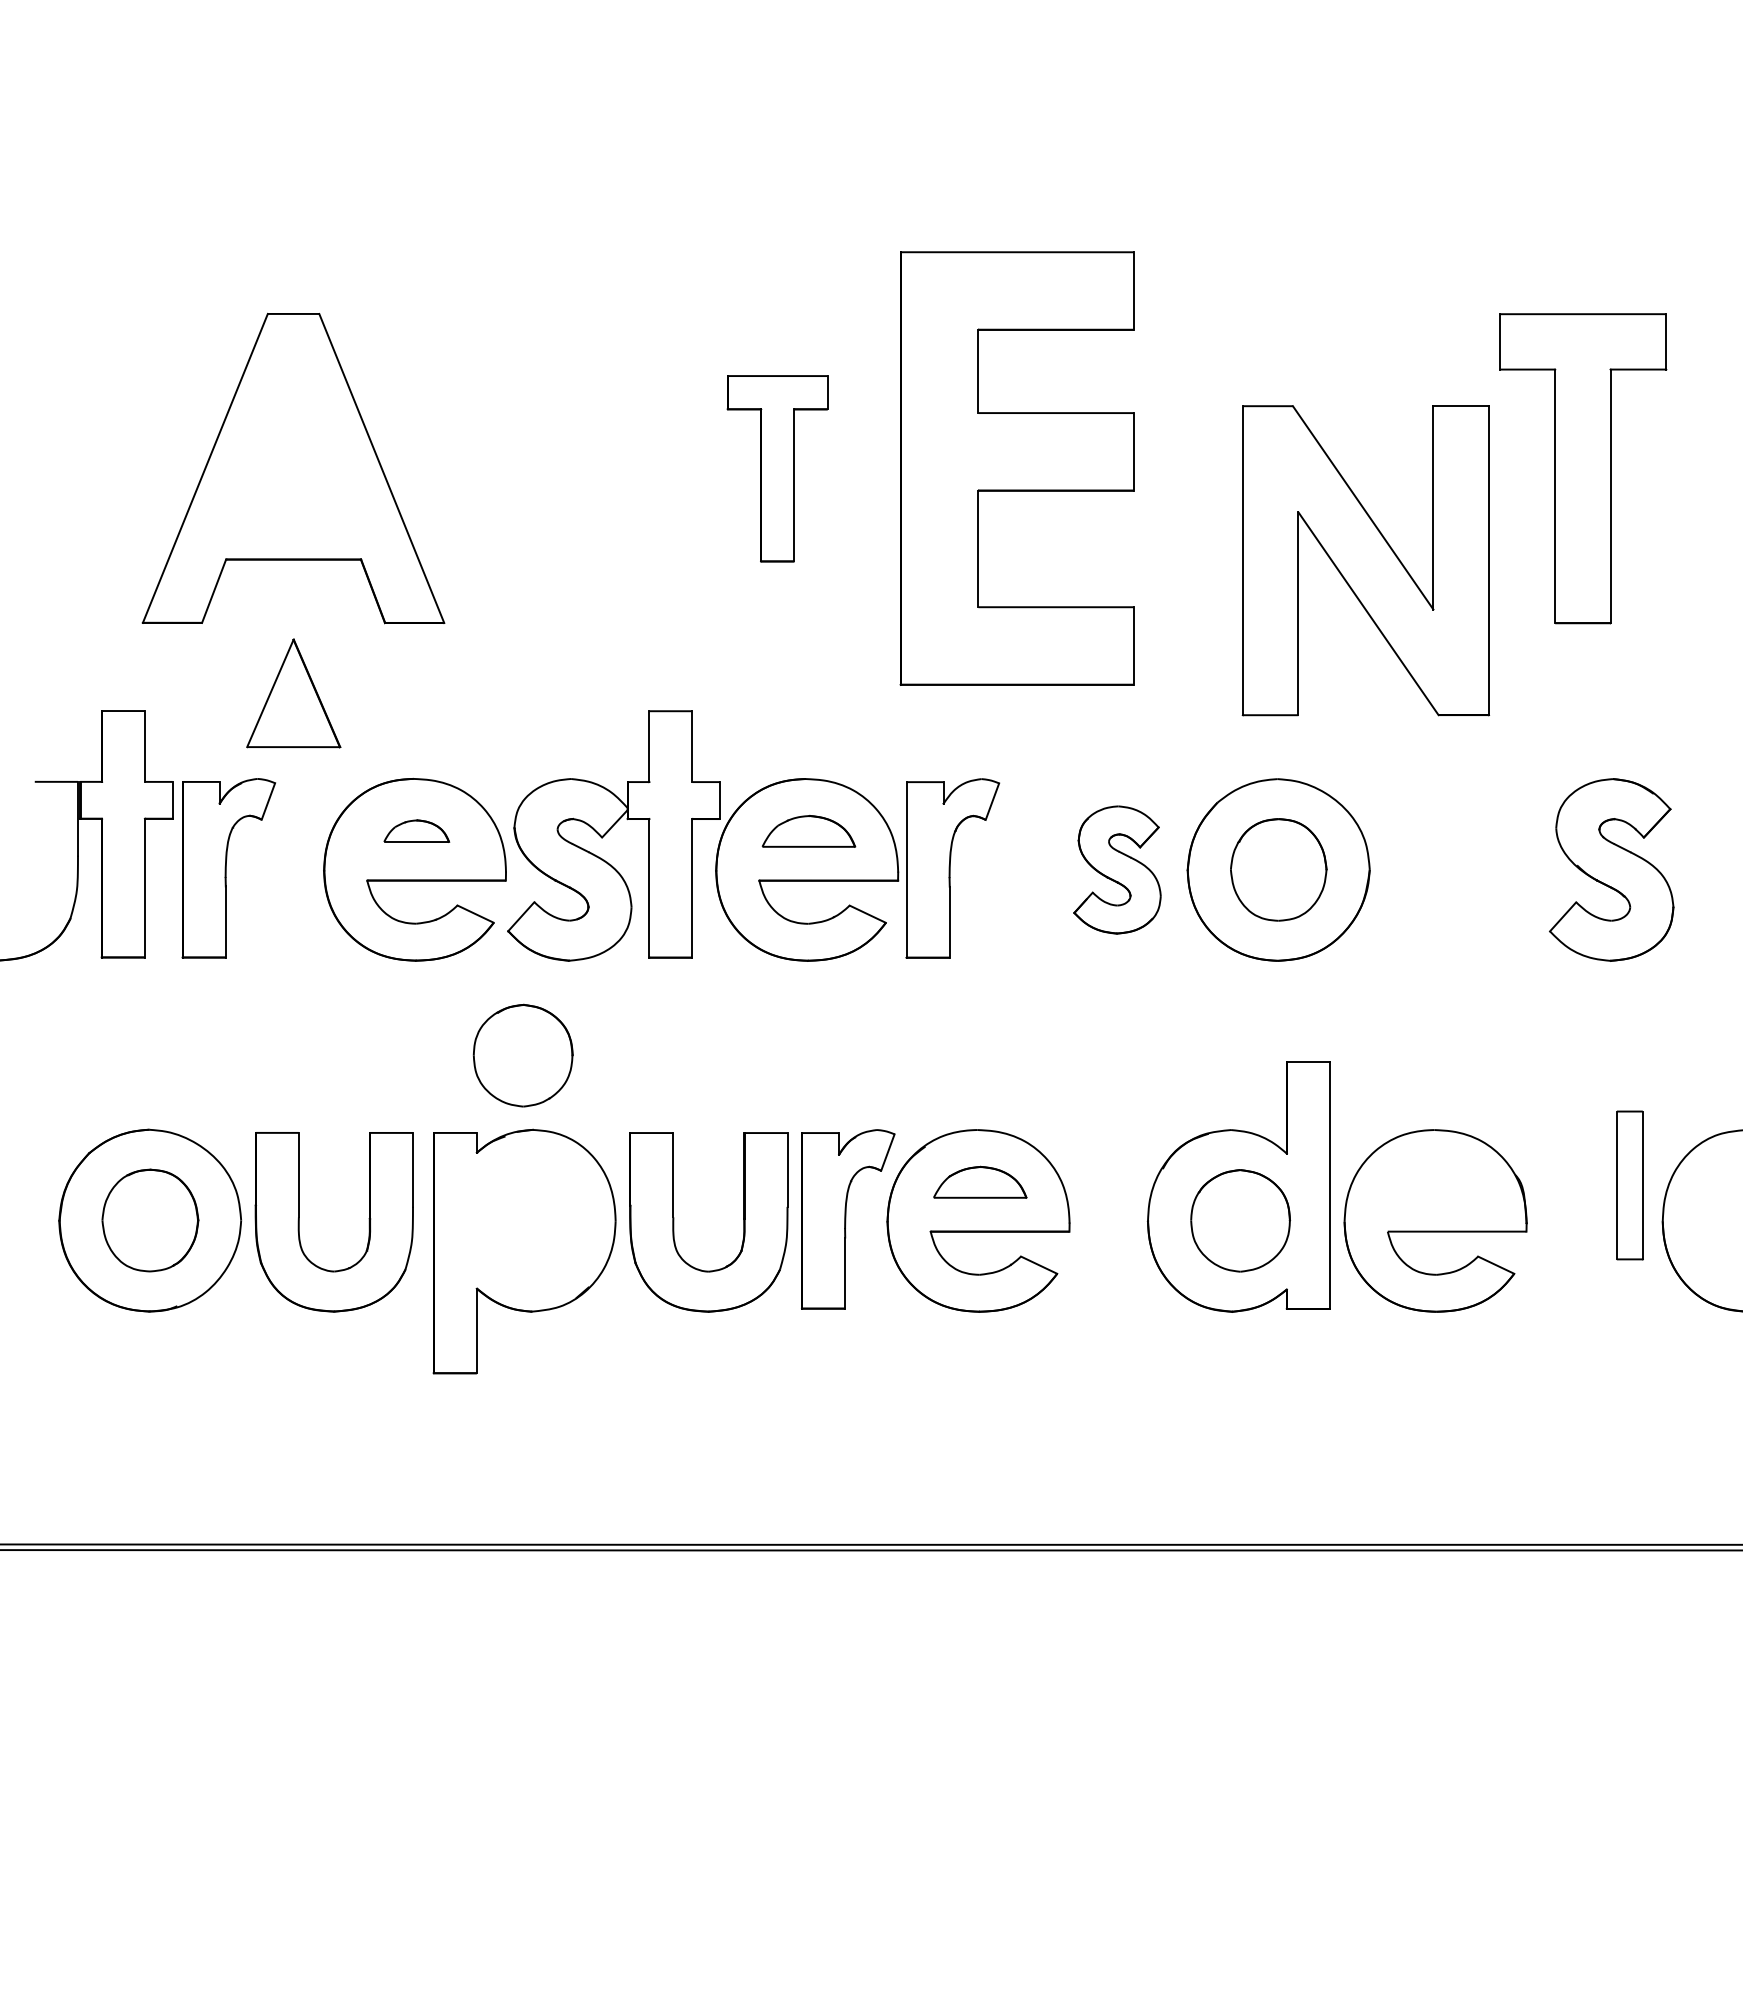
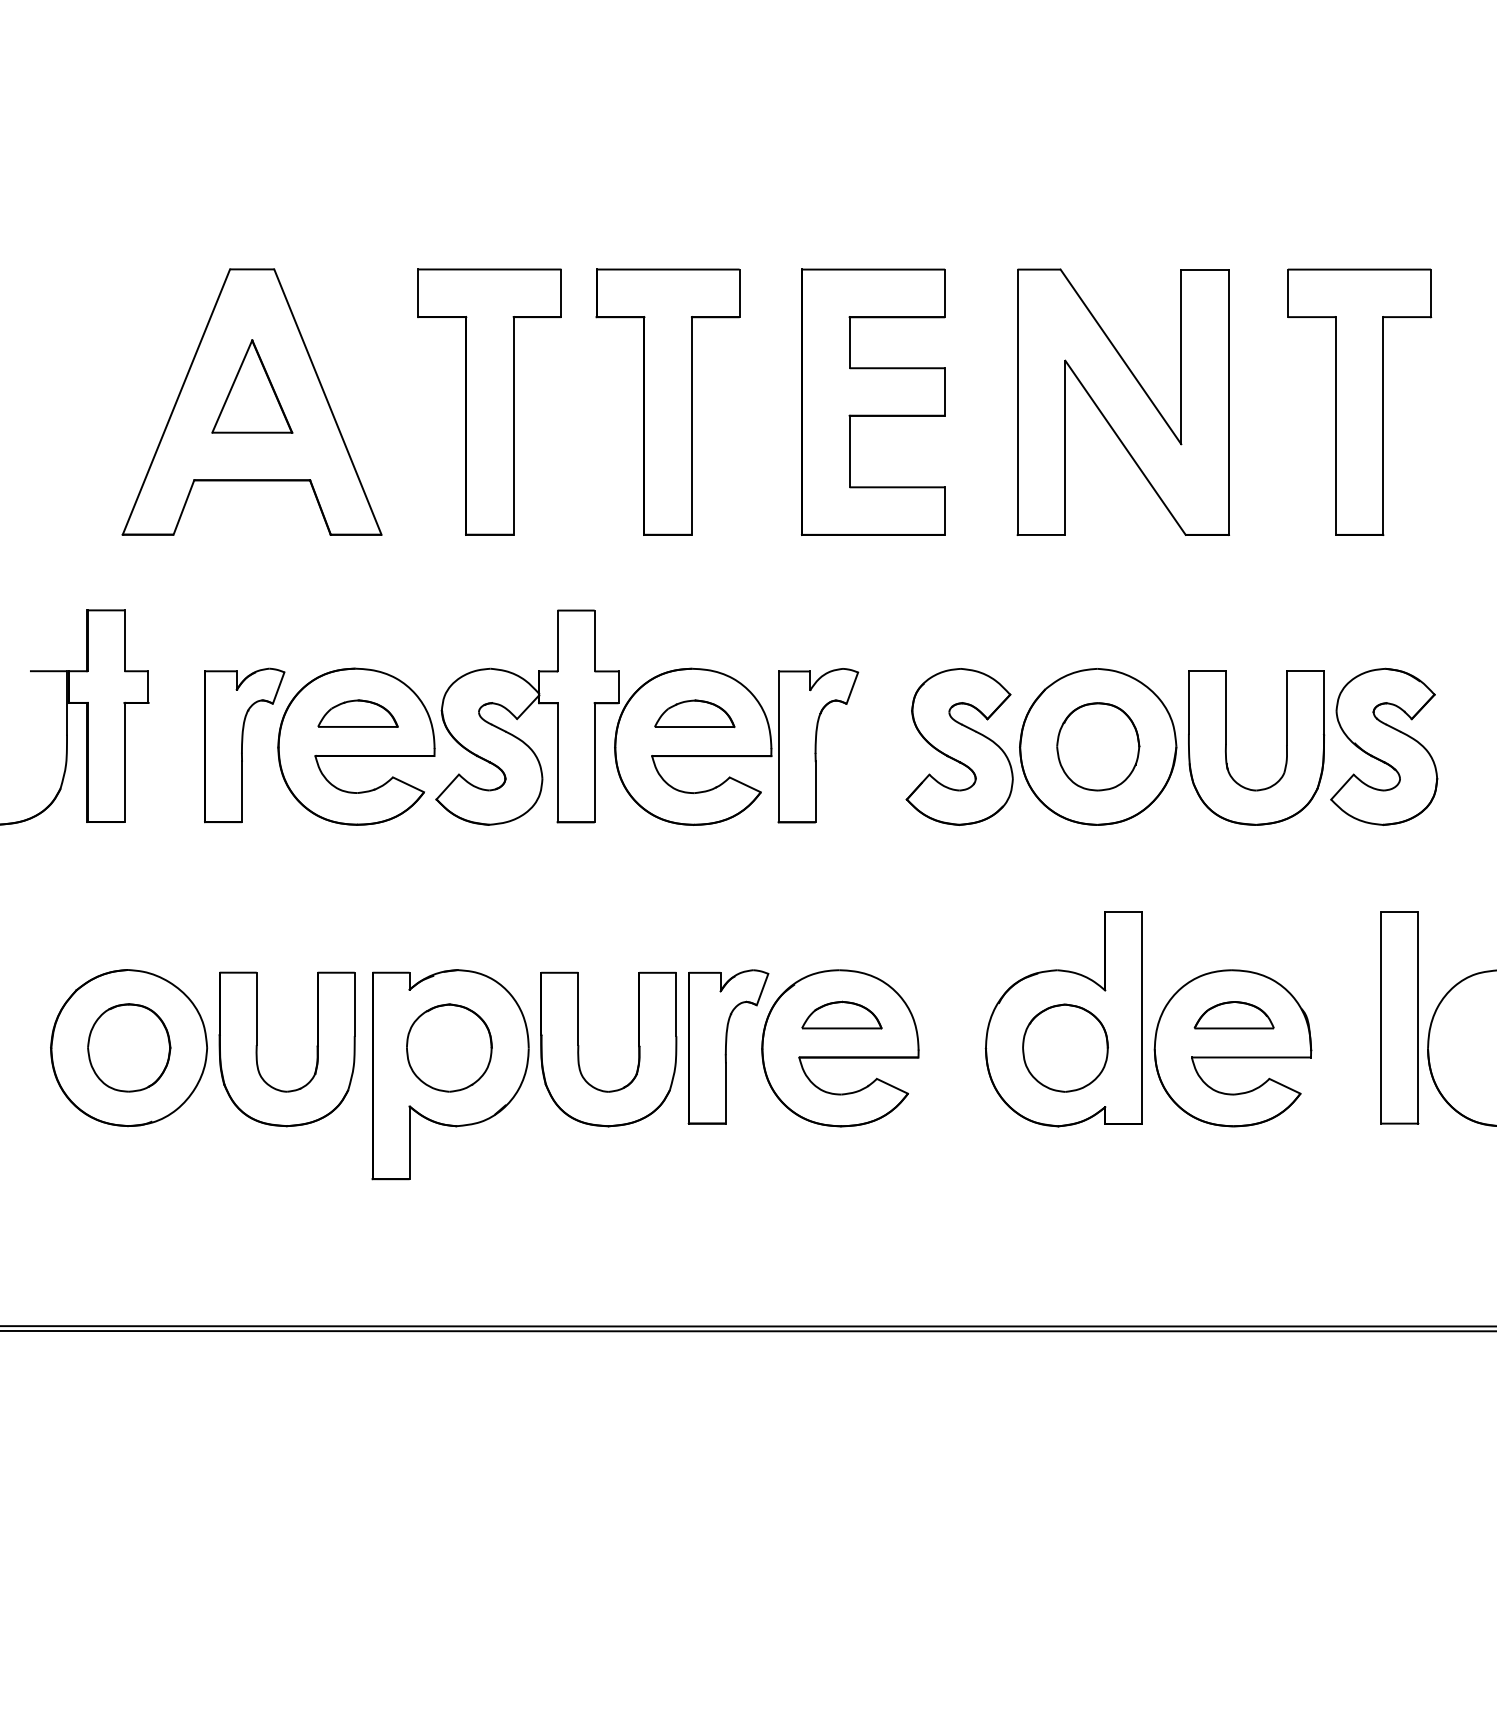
part: (570, 468) -> (490, 402), added
part: (777, 468) -> (667, 402), size x1.67
part: (1016, 468) -> (873, 402), size x0.71
part: (1365, 560) -> (1122, 402), moved
part: (293, 693) -> (252, 386), moved
part: (416, 830) -> (357, 712), size x1.43
part: (228, 868) -> (244, 745), moved
part: (1117, 869) -> (959, 746), size x1.43
part: (1428, 871) -> (1226, 748), added
part: (522, 1055) -> (448, 1047), moved
part: (1437, 1182) -> (1234, 1015), added
part: (1629, 1185) -> (1399, 1017), size x1.67

